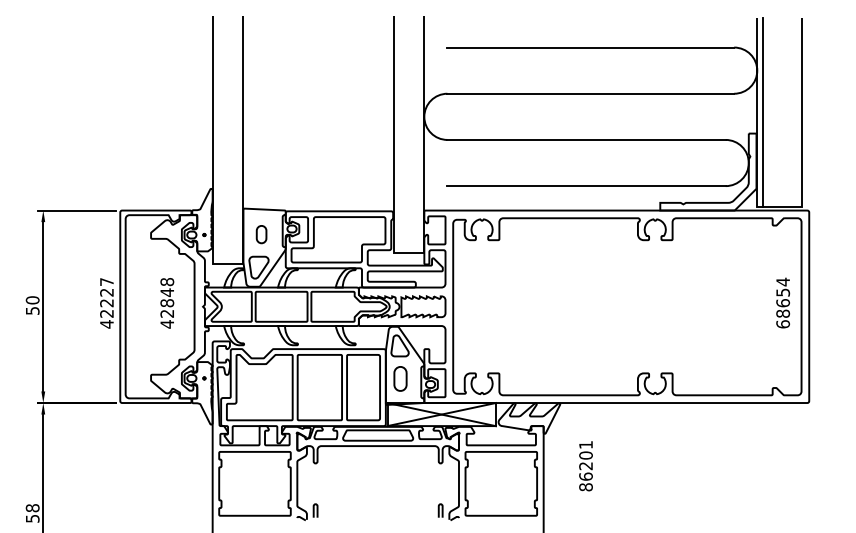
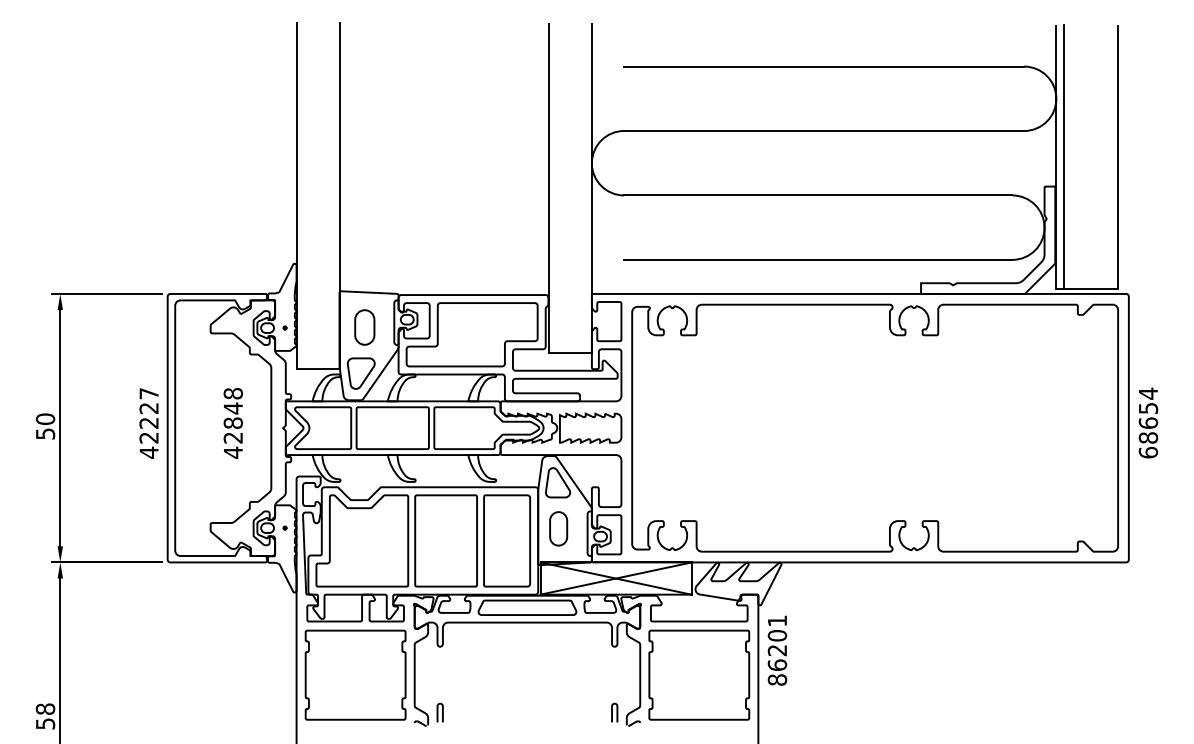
part: (261, 234) -> (364, 327), size x1.43
text: (783, 302) -> (1148, 422), moved
text: (586, 466) -> (777, 650), moved

